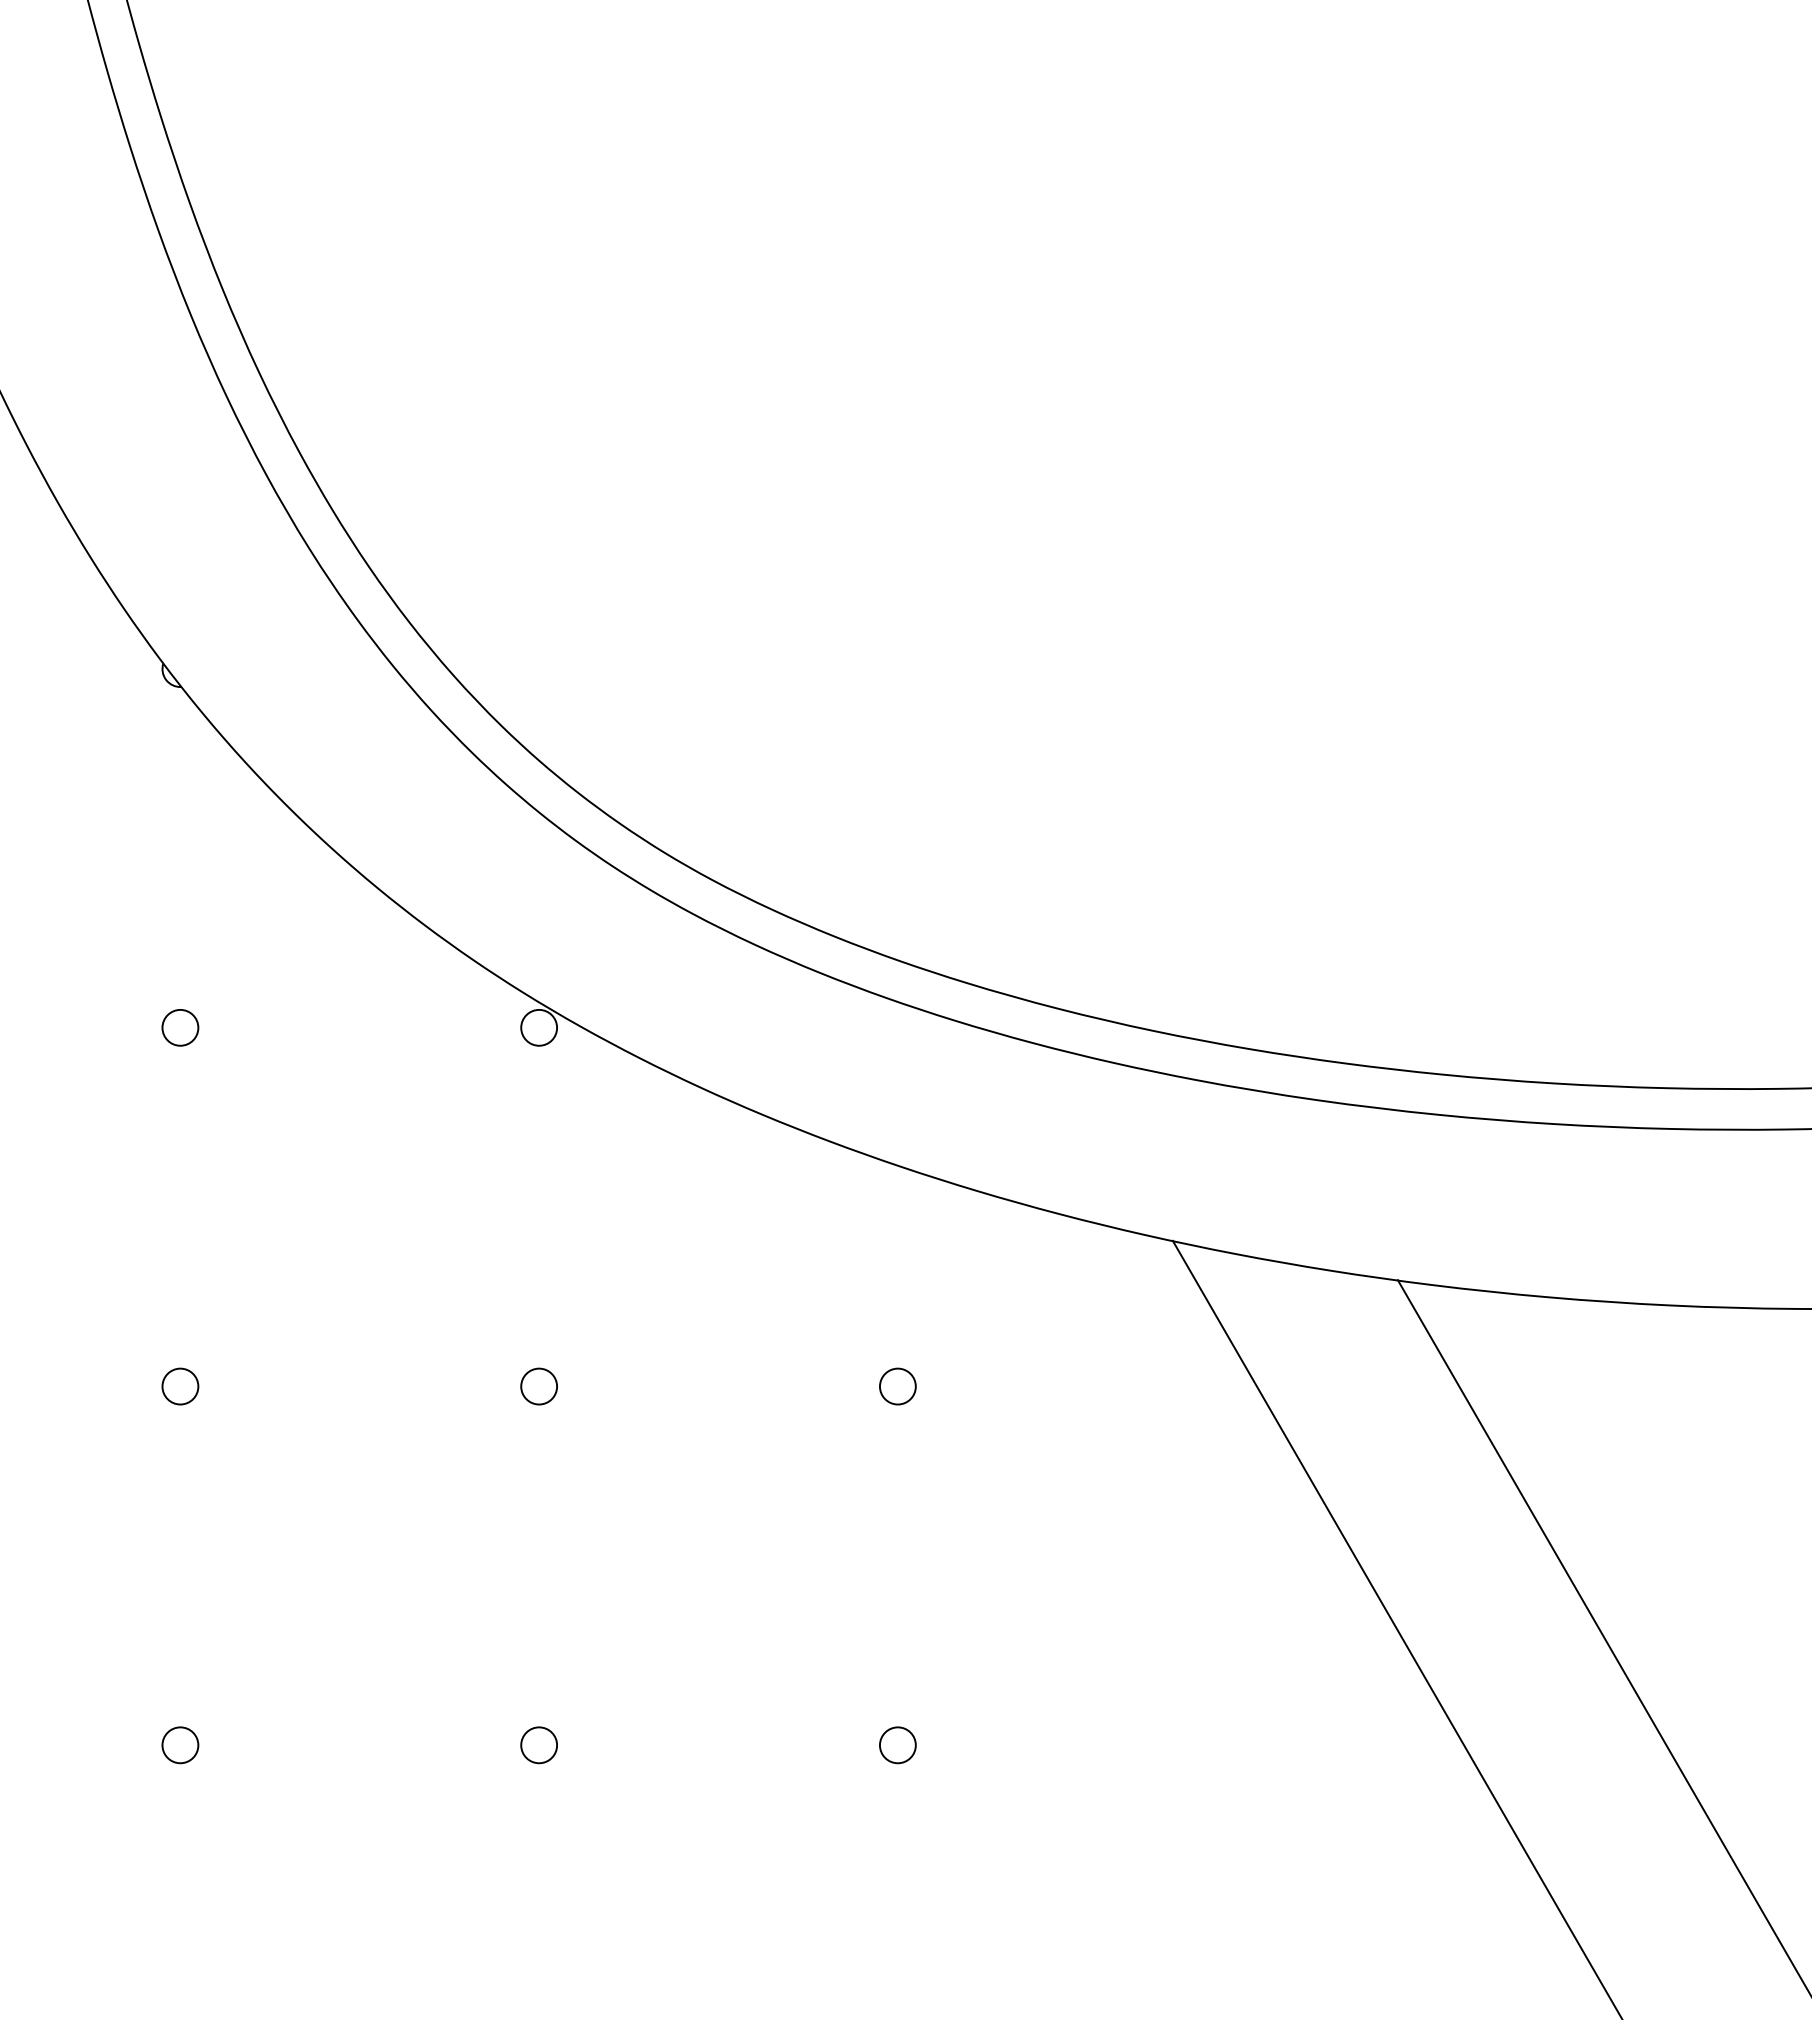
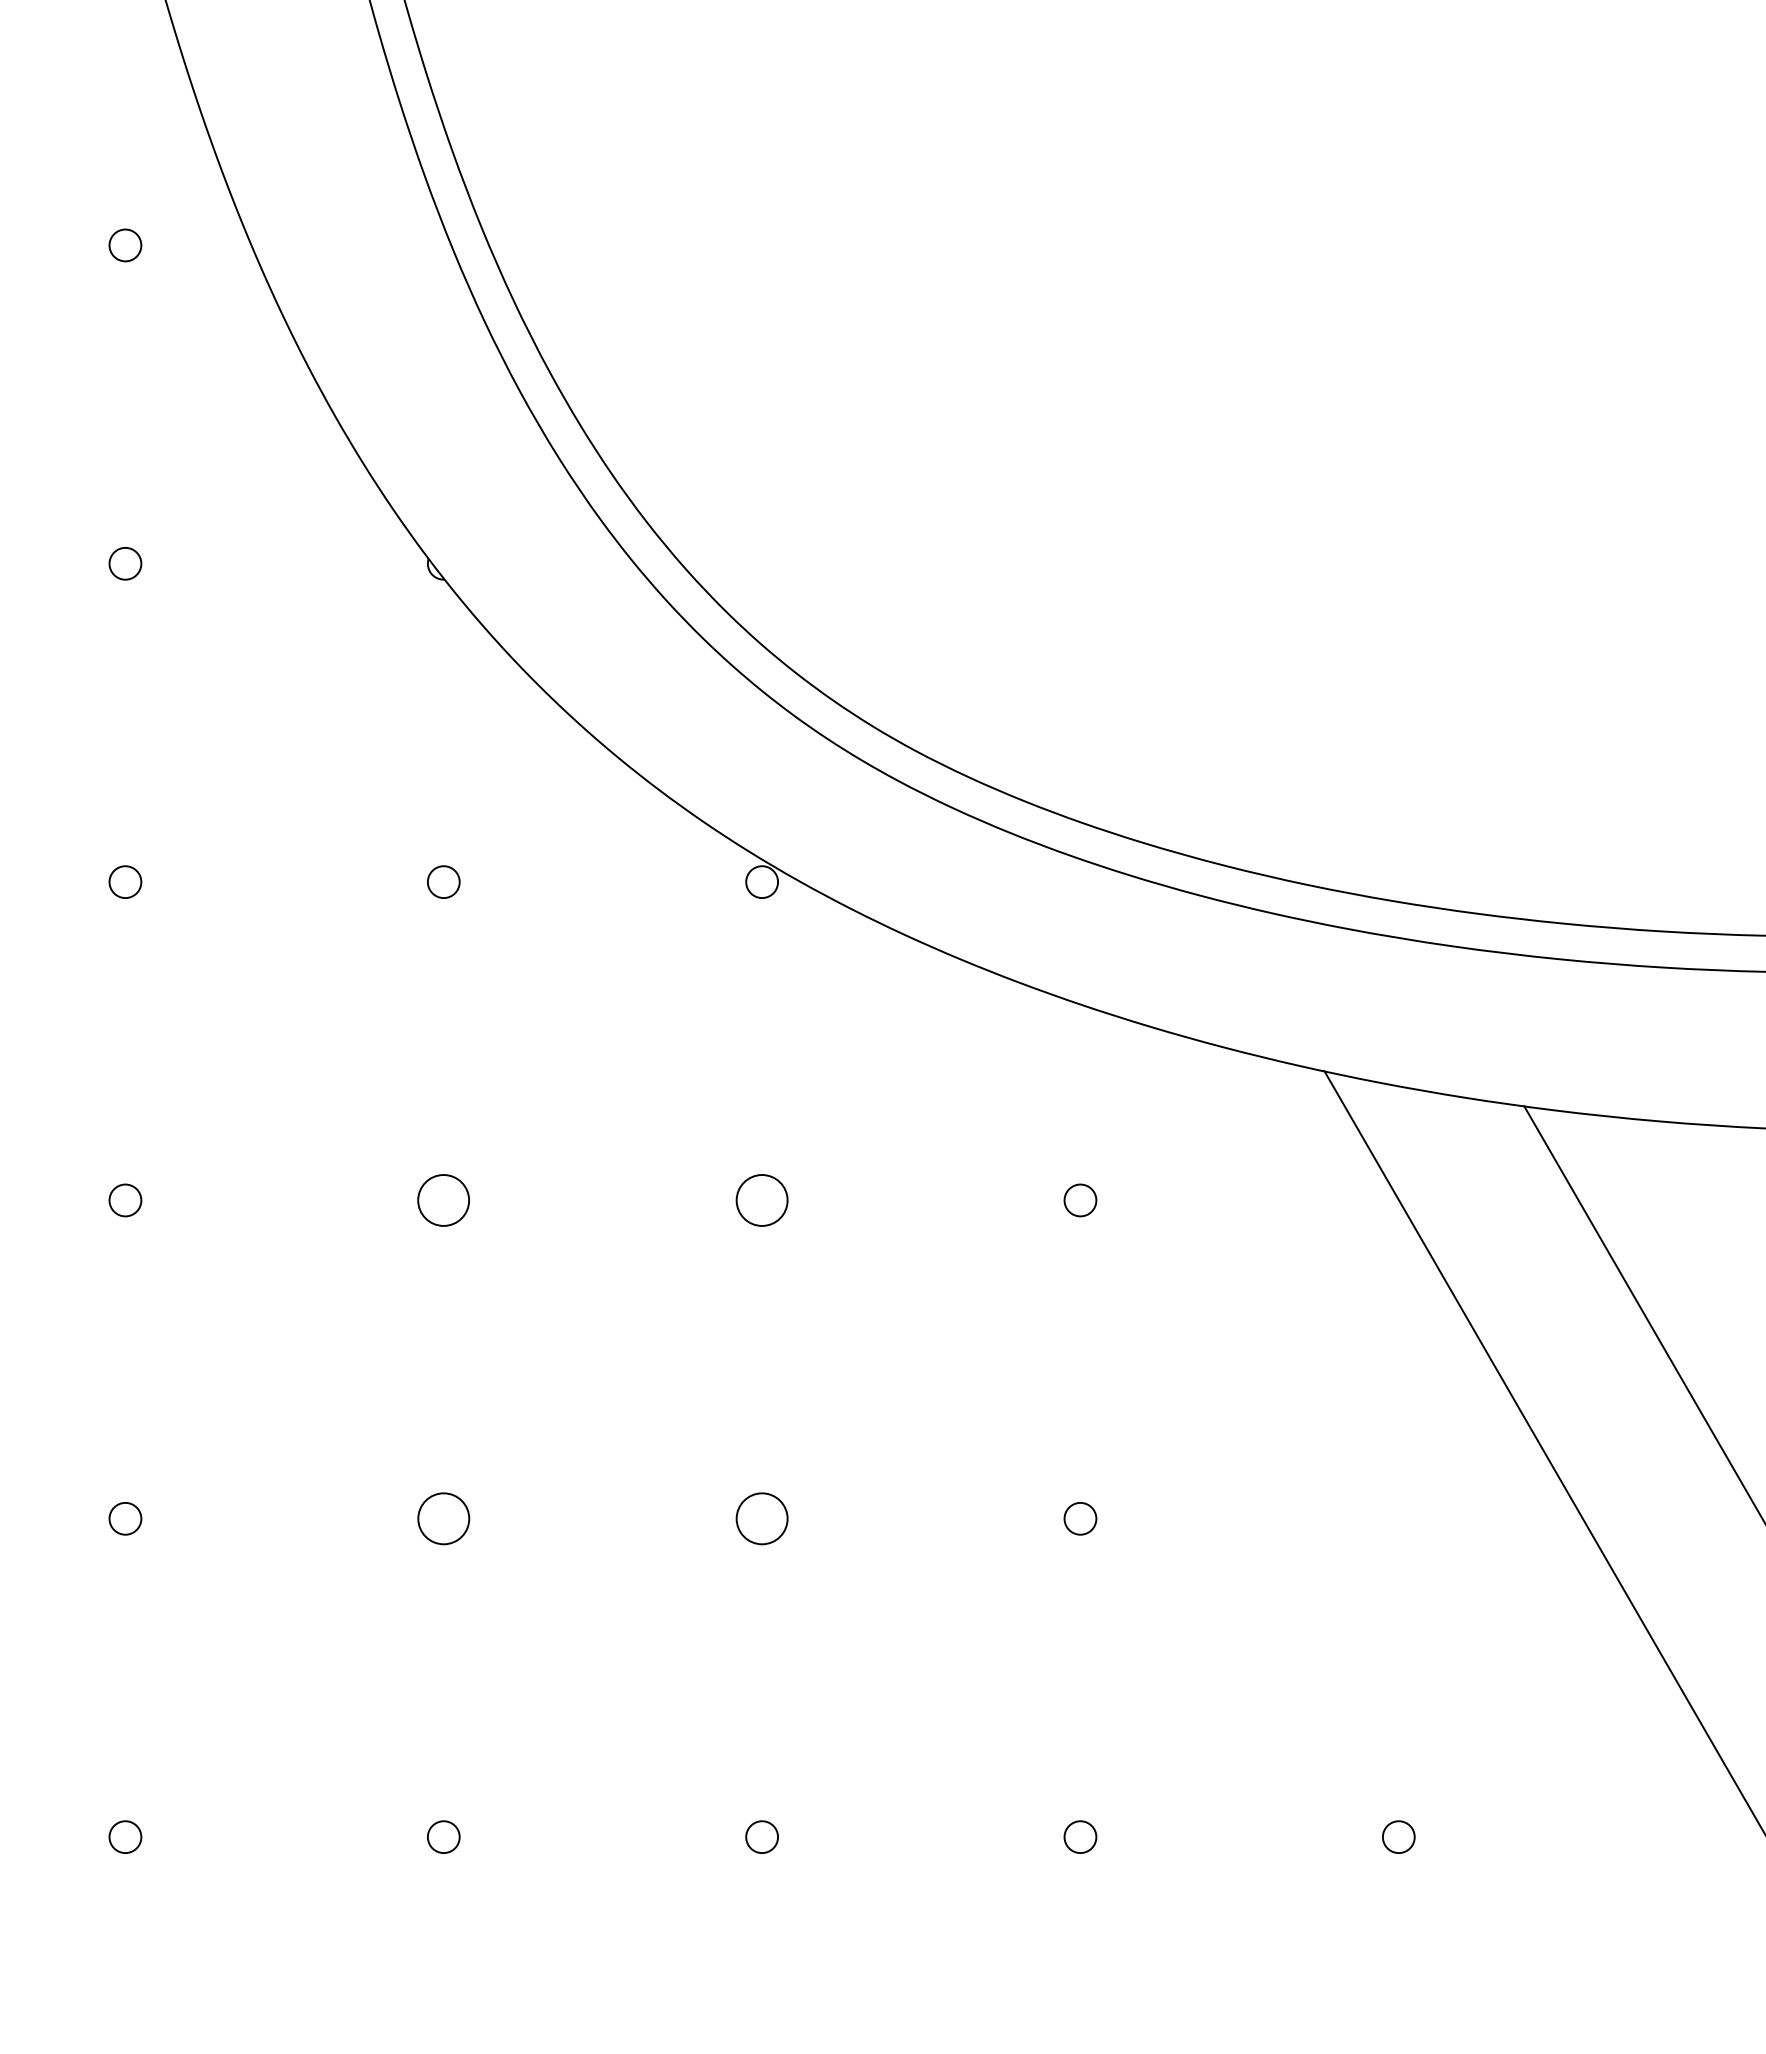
circle: (180, 1386) -> (443, 1200), size x1.6
circle: (539, 1386) -> (762, 1200), size x1.6
circle: (180, 1744) -> (443, 1518), size x1.6
circle: (539, 1744) -> (762, 1518), size x1.6

